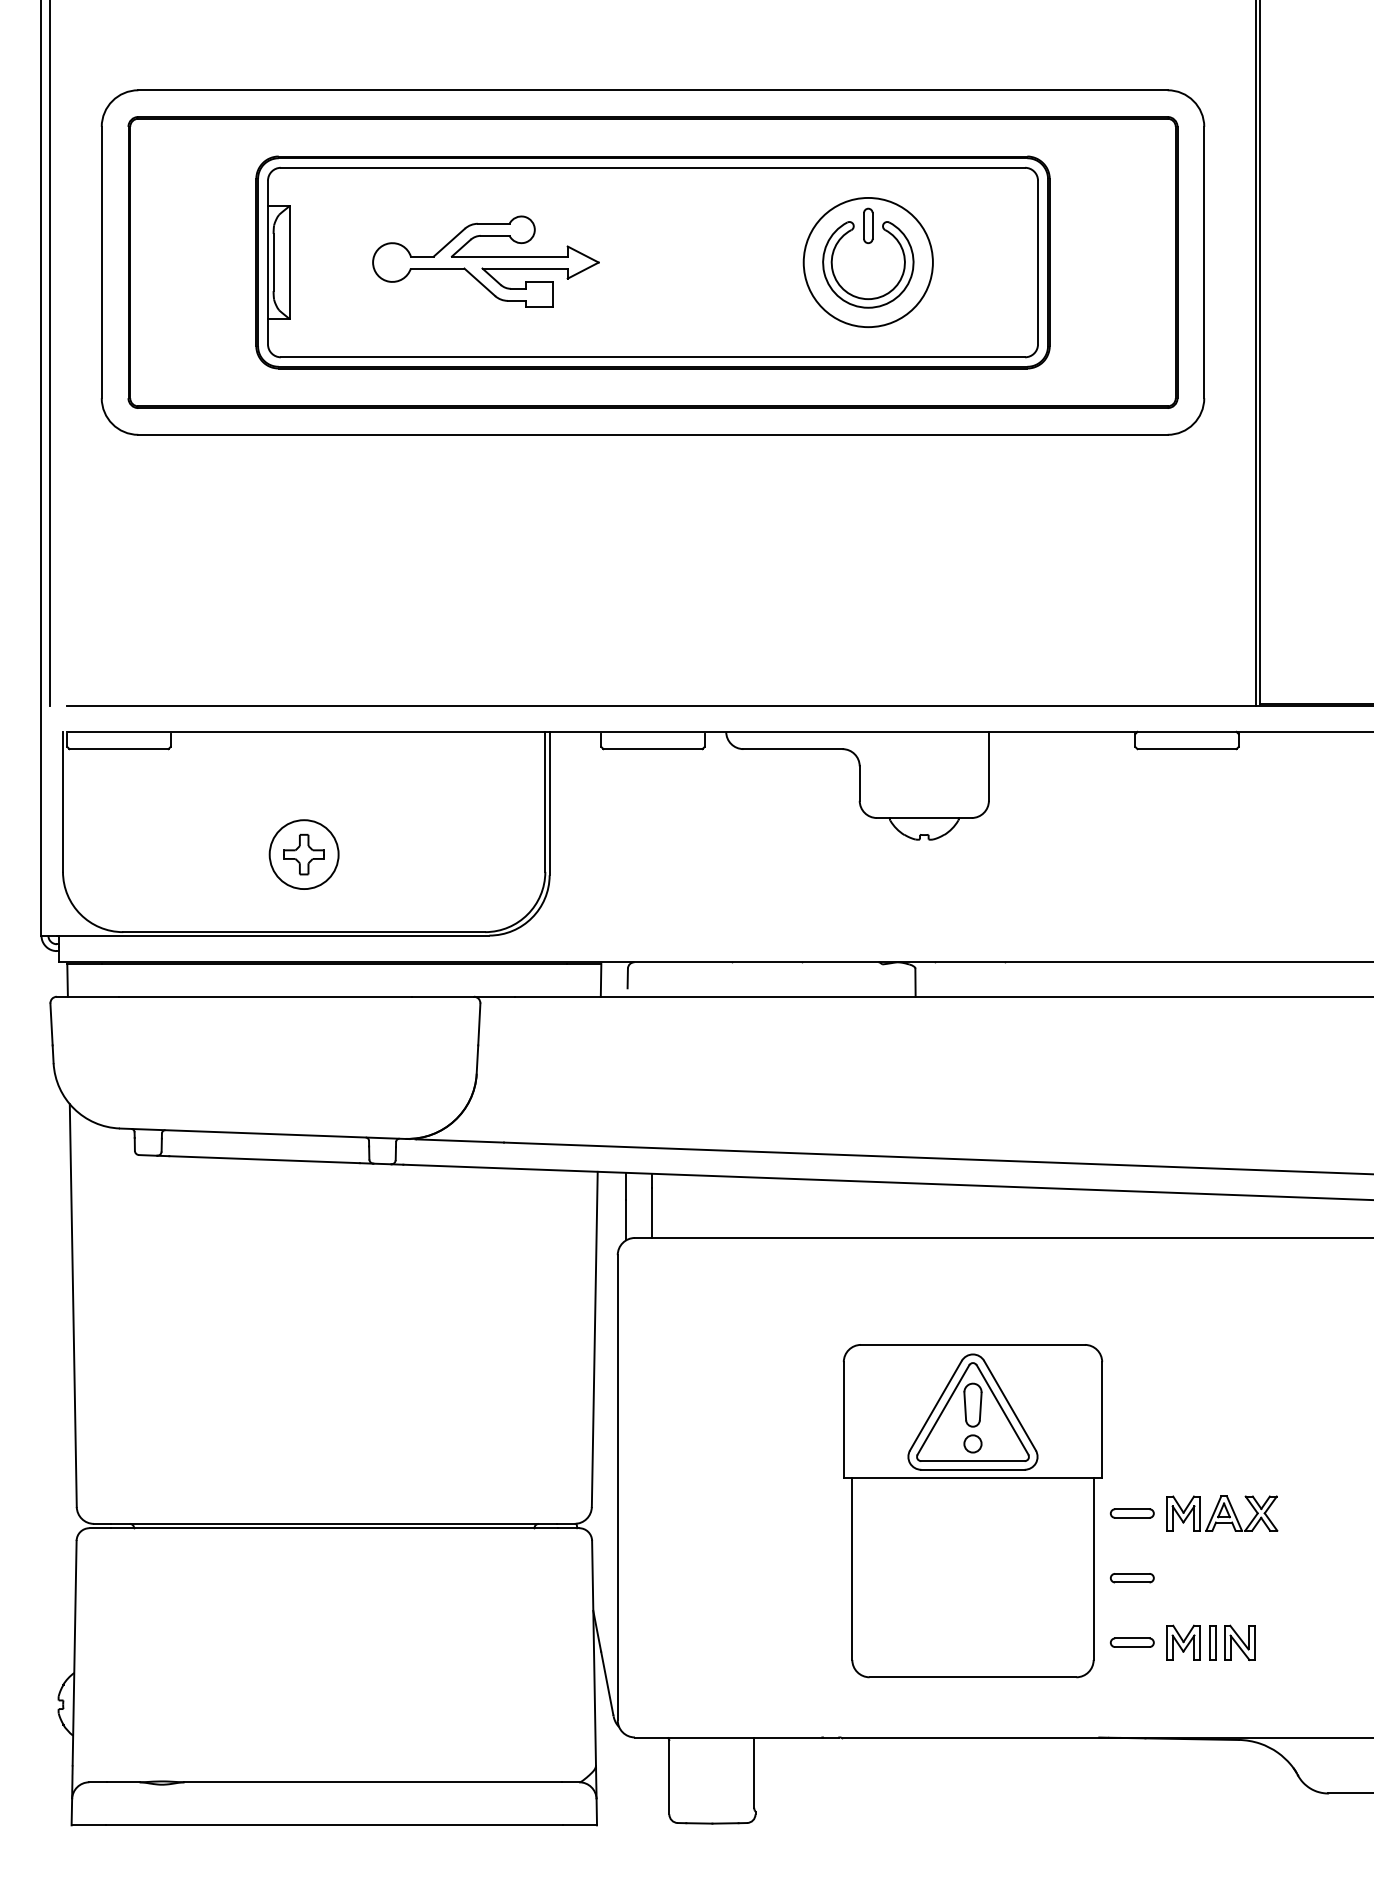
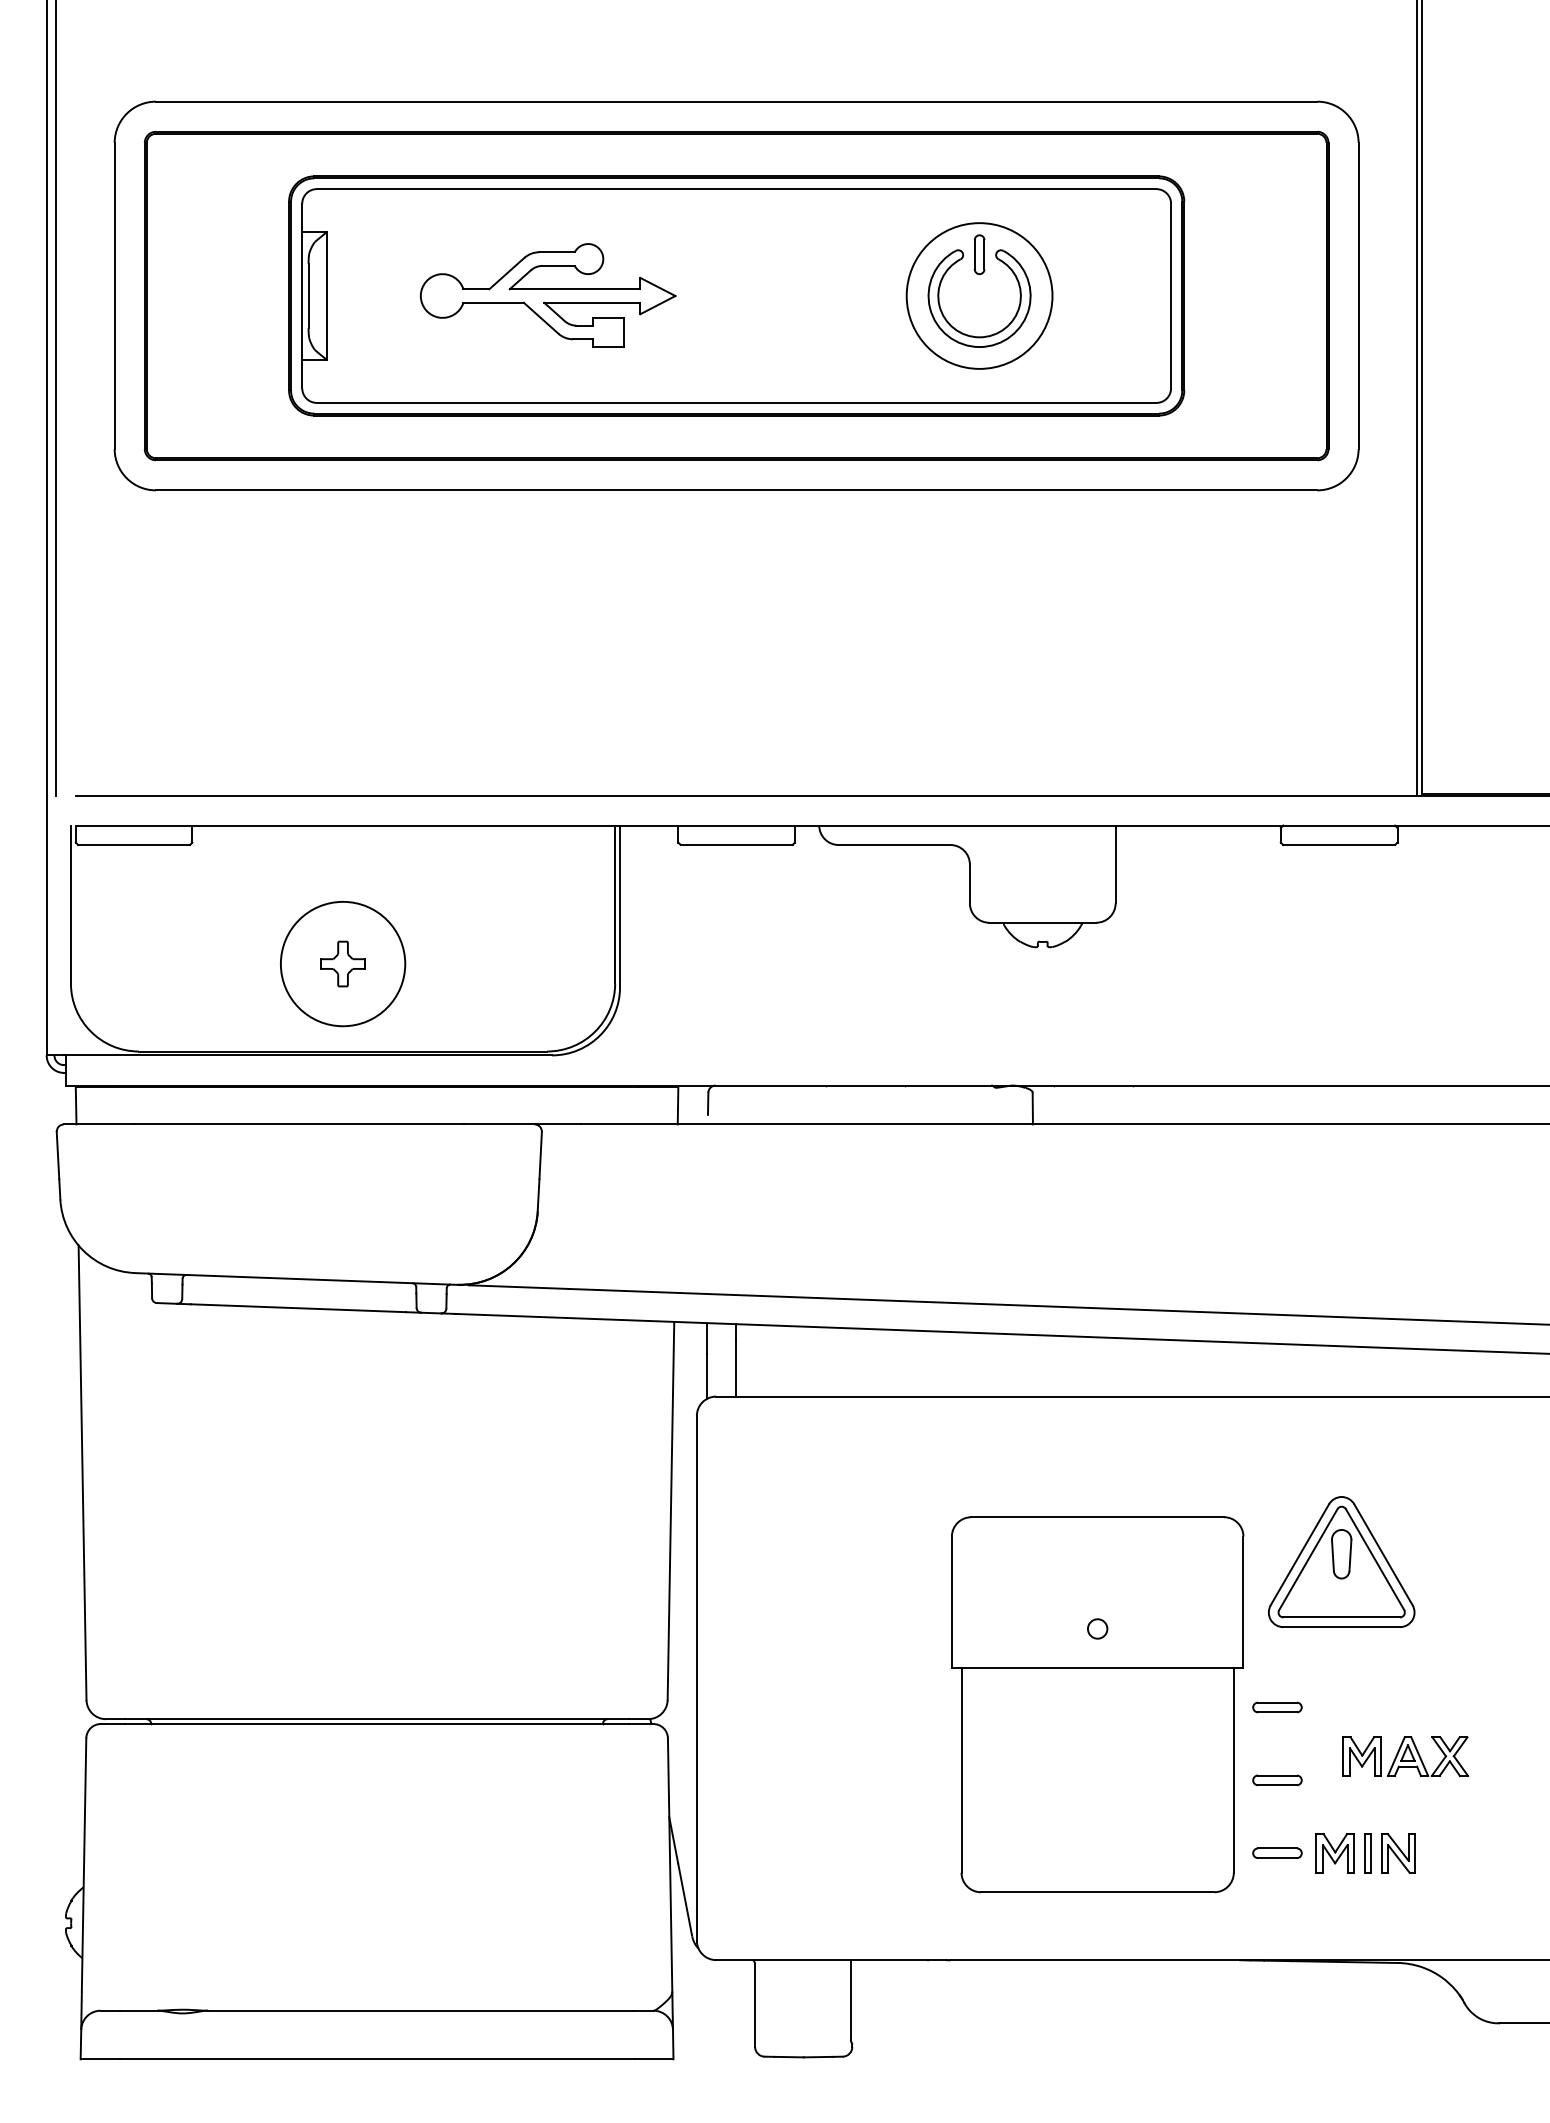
circle: (303, 854) -> (342, 963), size x1.6
part: (972, 1411) -> (1341, 1561), moved
part: (1221, 1513) -> (1405, 1756), moved

